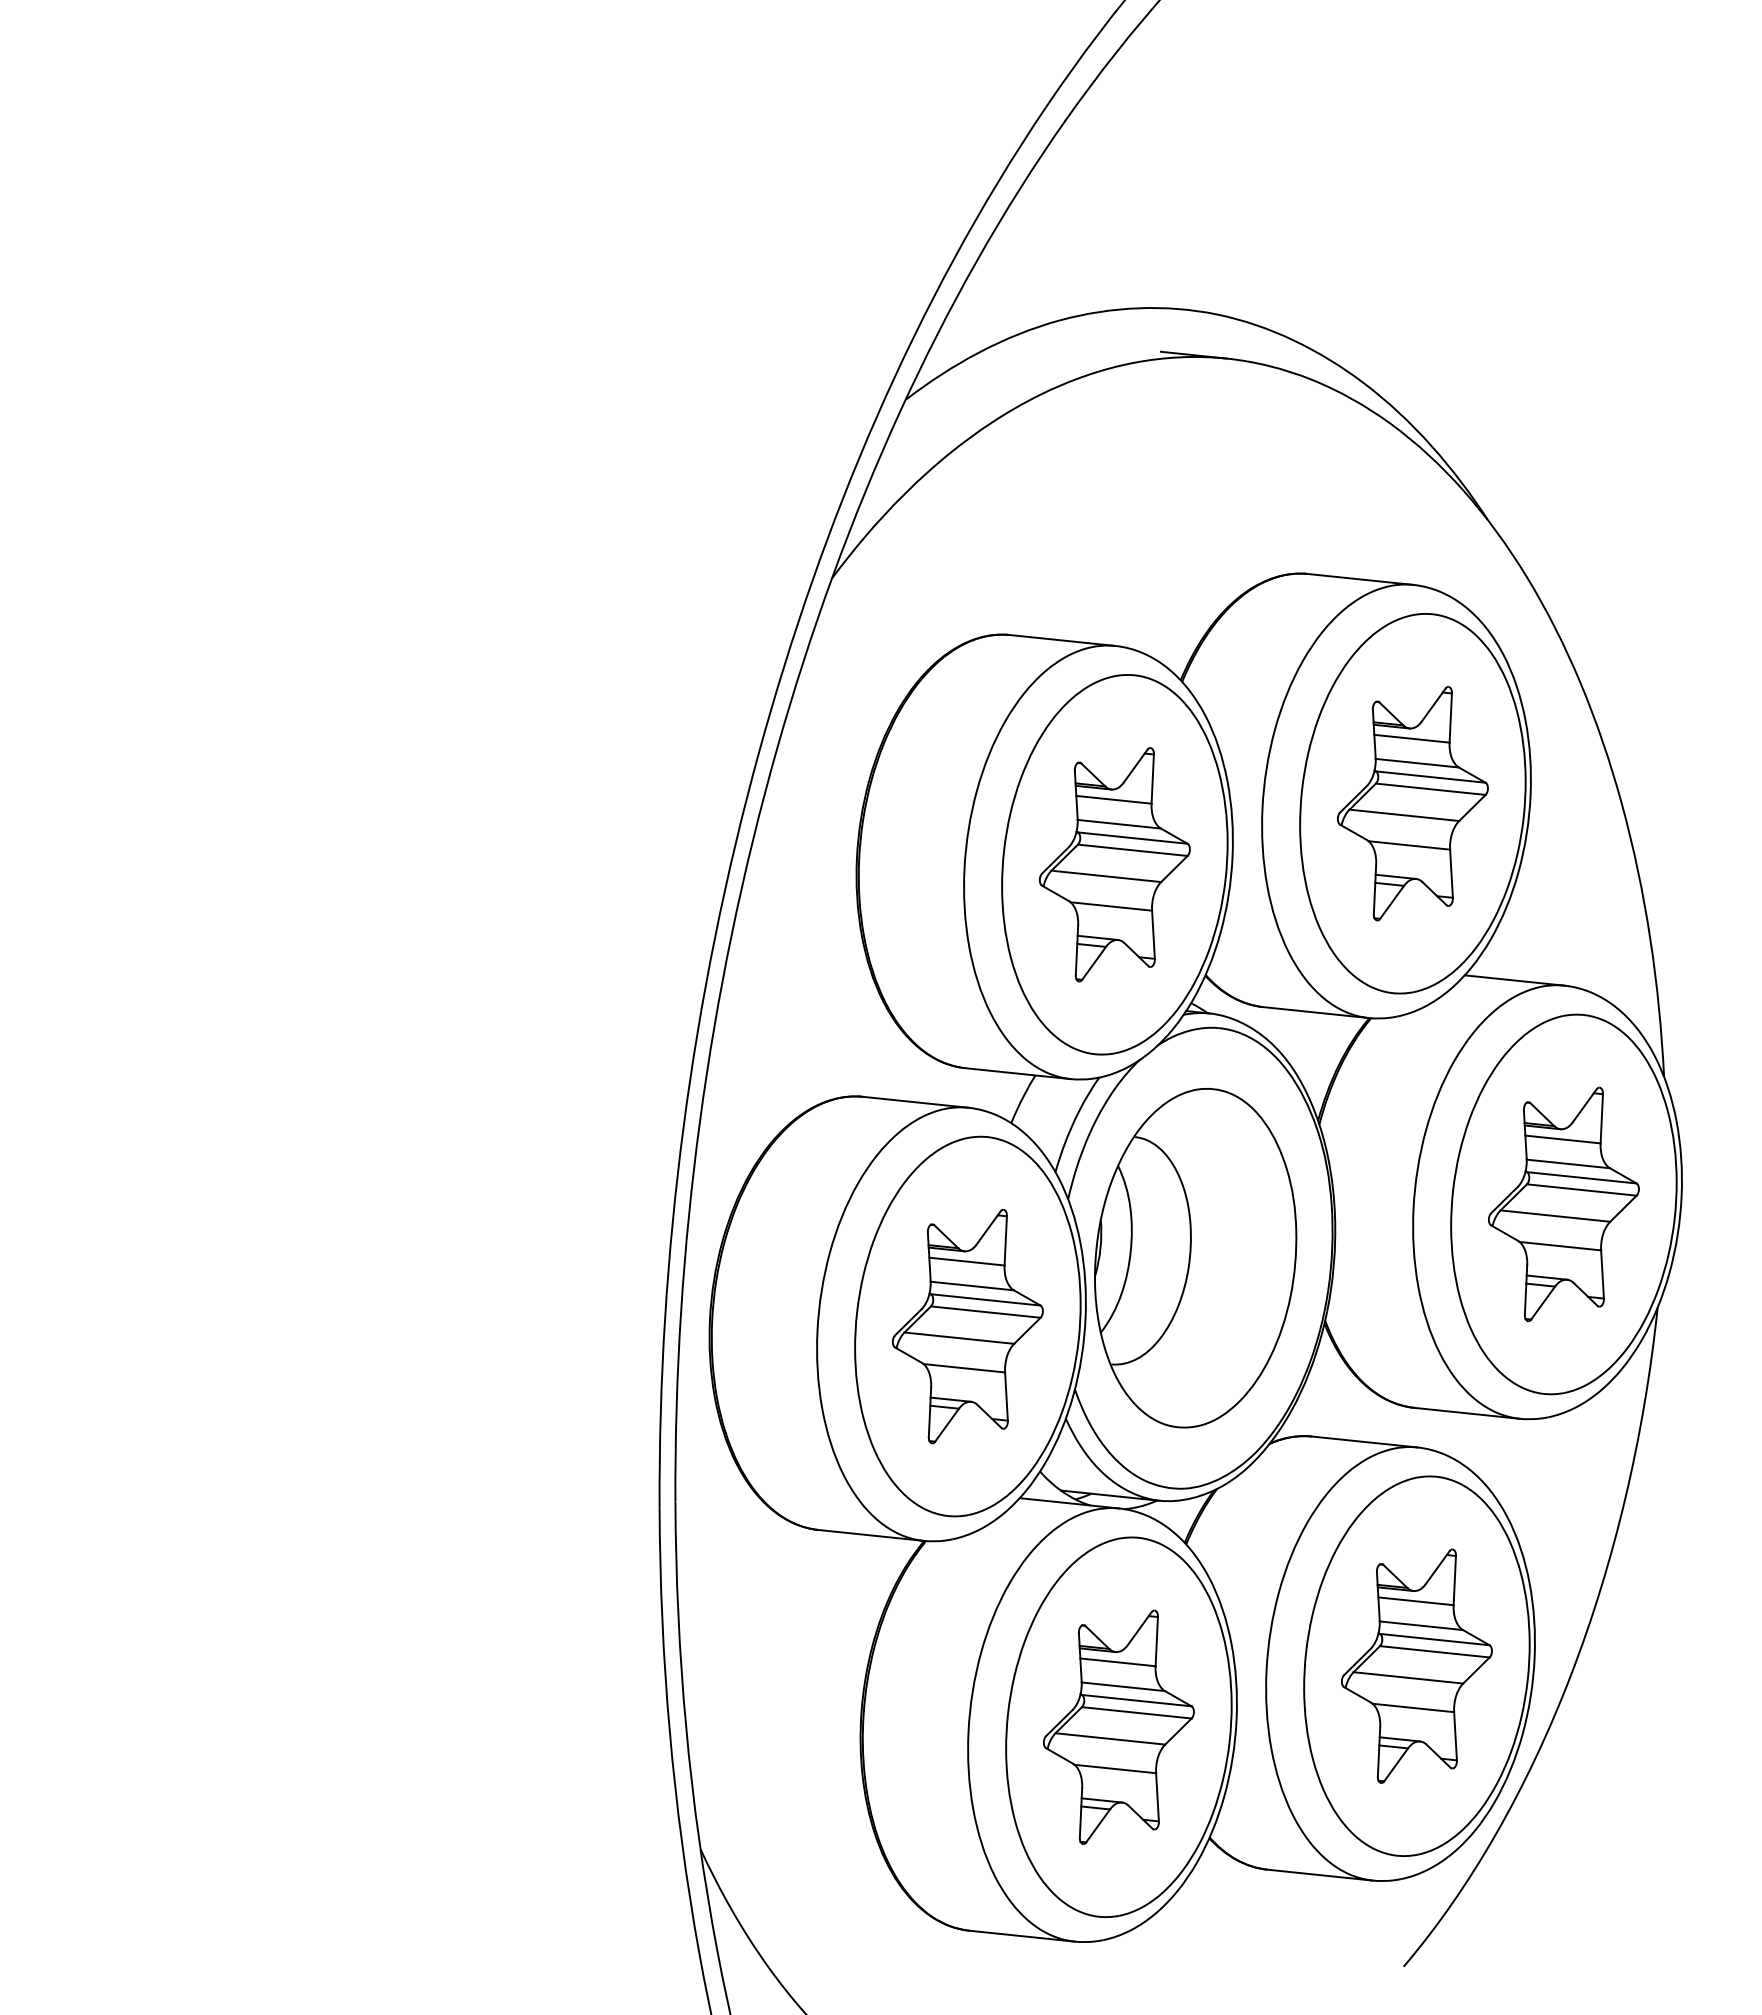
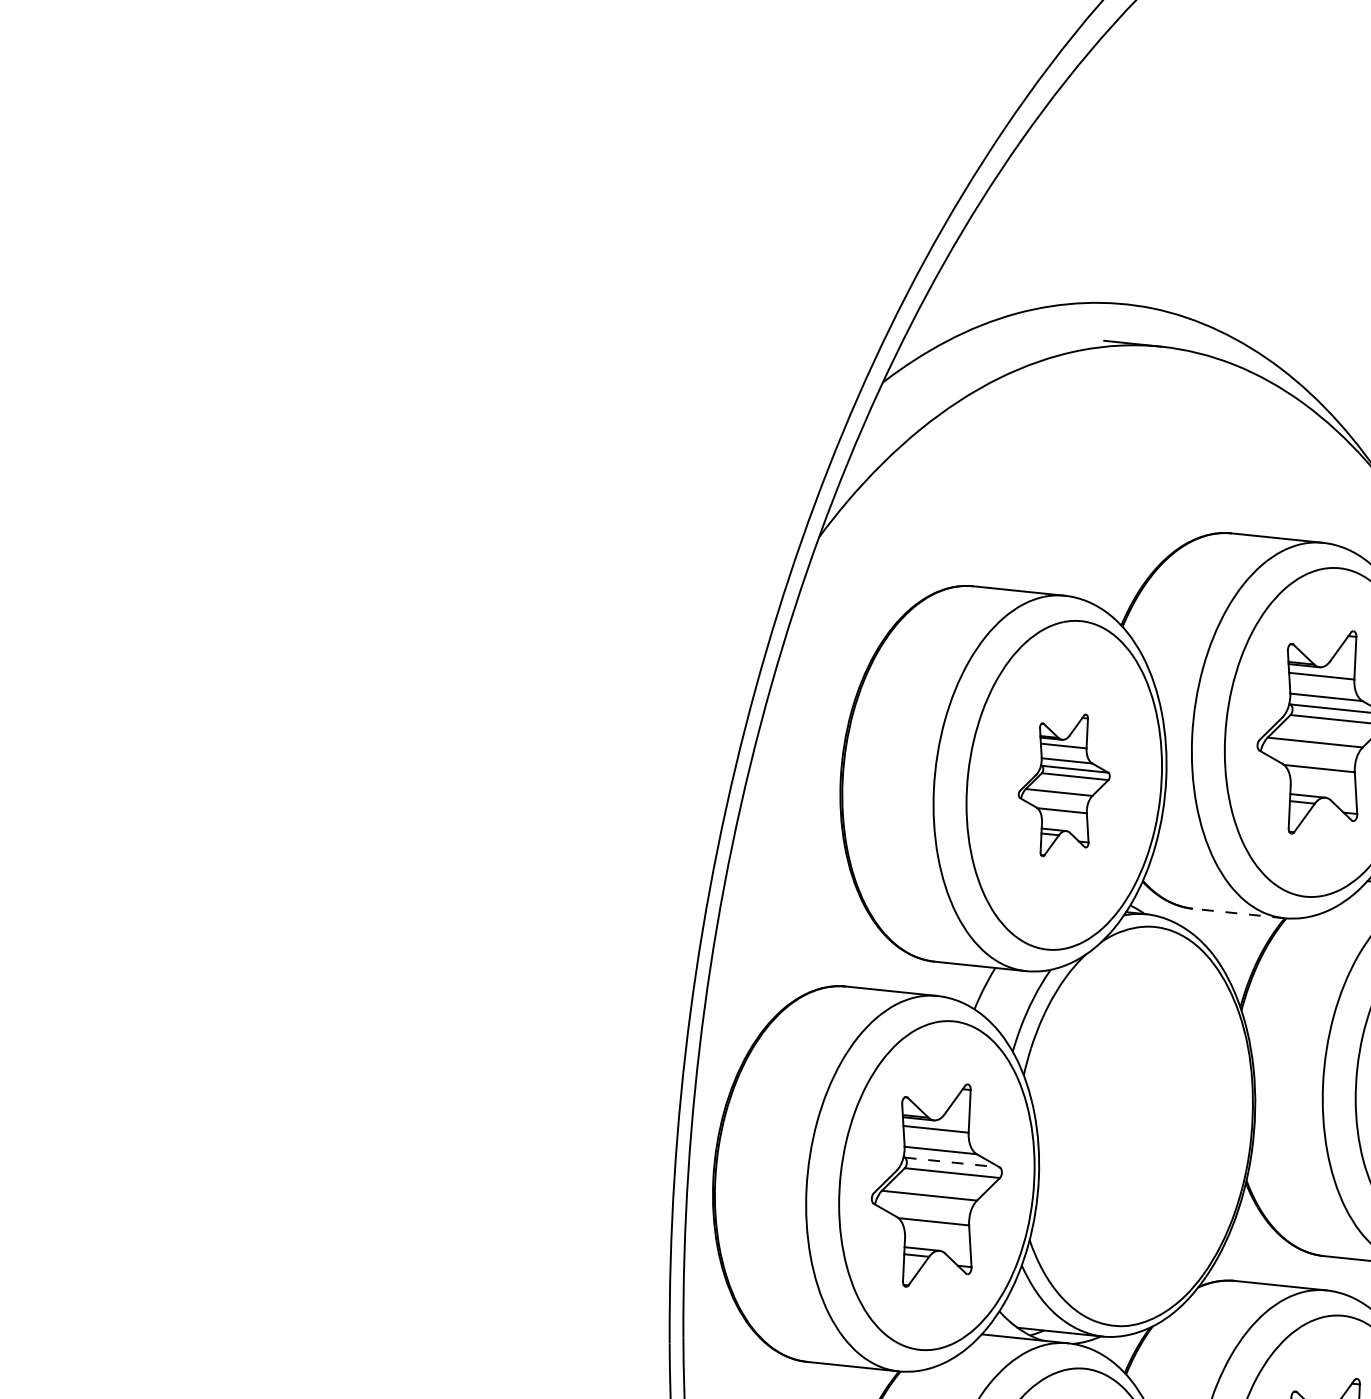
part: (1114, 864) -> (1063, 785), size x0.7
line: (1315, 1012) -> (1238, 913), solid -> dashed
part: (1195, 1258) -> (1134, 1126), removed
line: (986, 1299) -> (953, 1162), solid -> dashed

